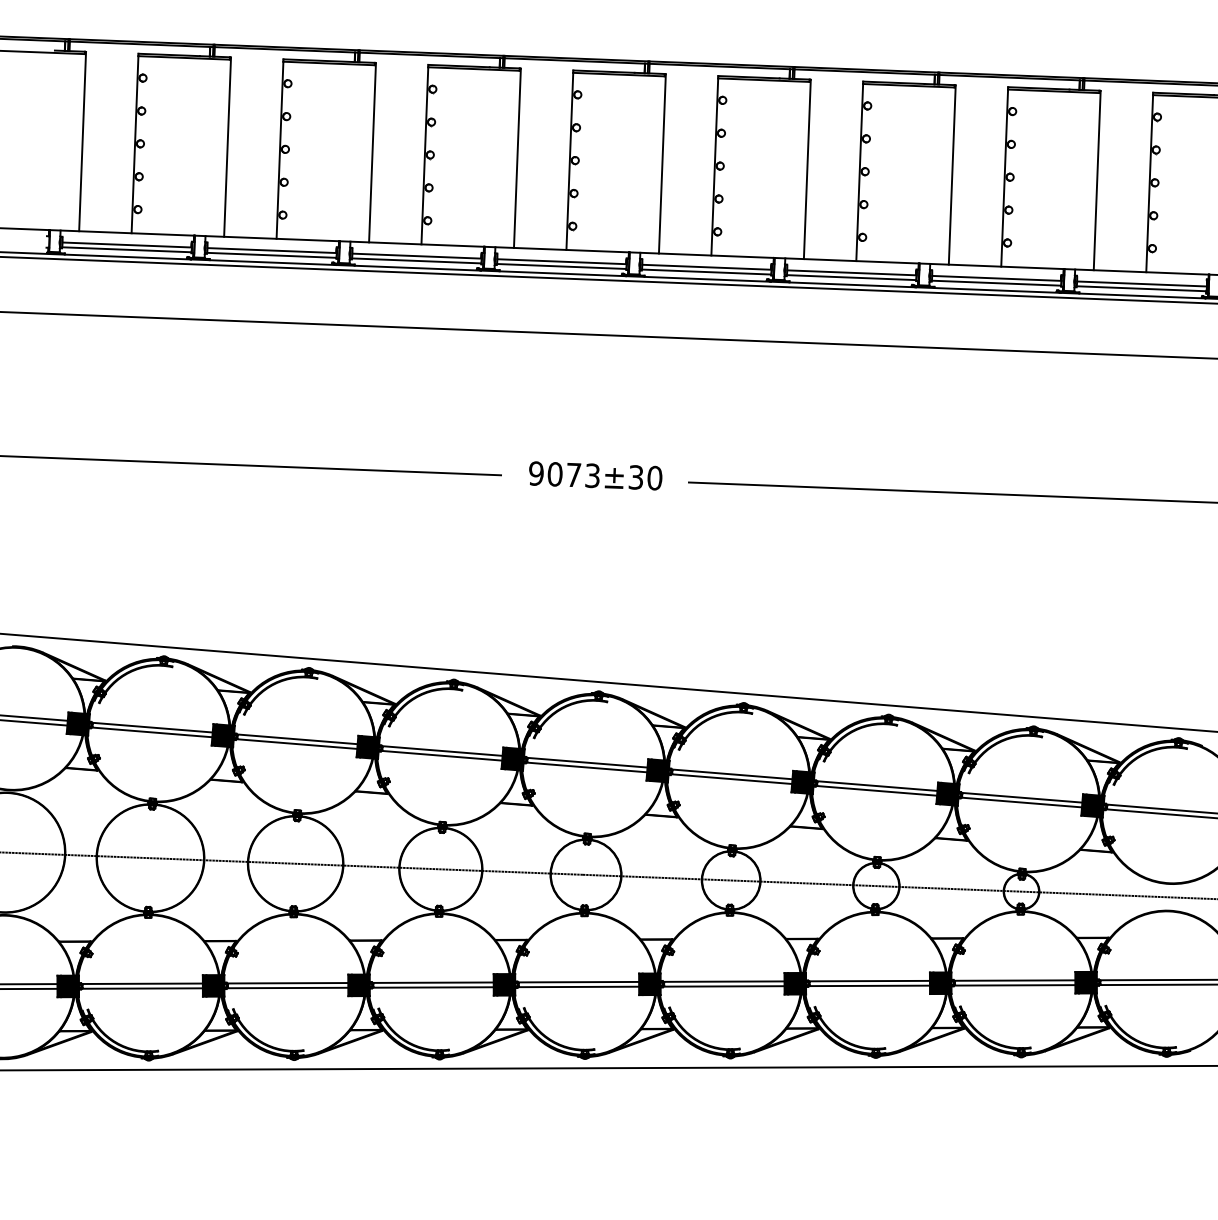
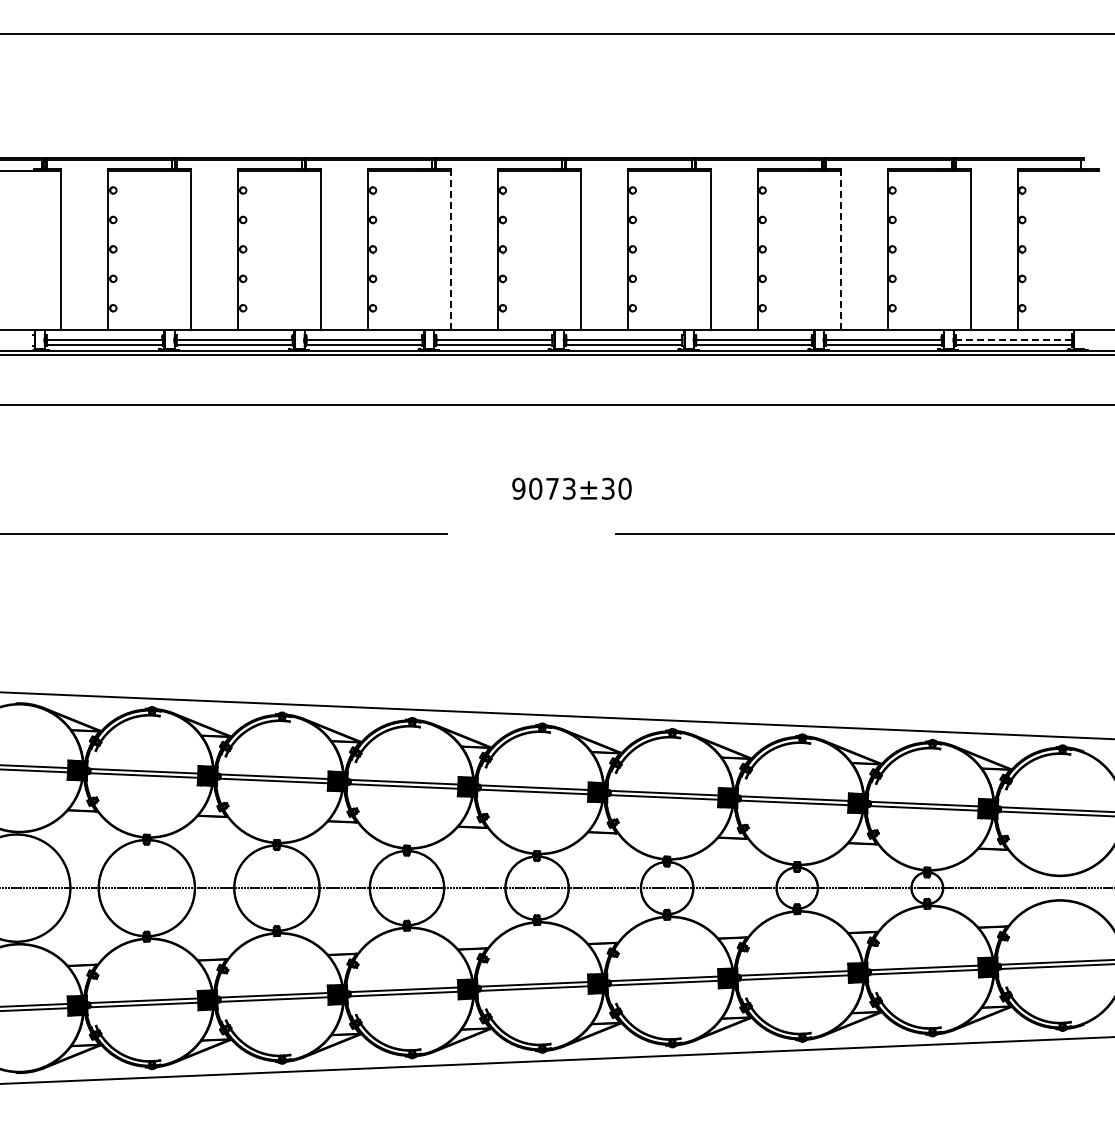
line: (517, 157) -> (451, 248), solid -> dashed
line: (952, 174) -> (840, 248), solid -> dashed
line: (1141, 284) -> (1013, 340), solid -> dashed
text: (595, 475) -> (571, 488), moved

